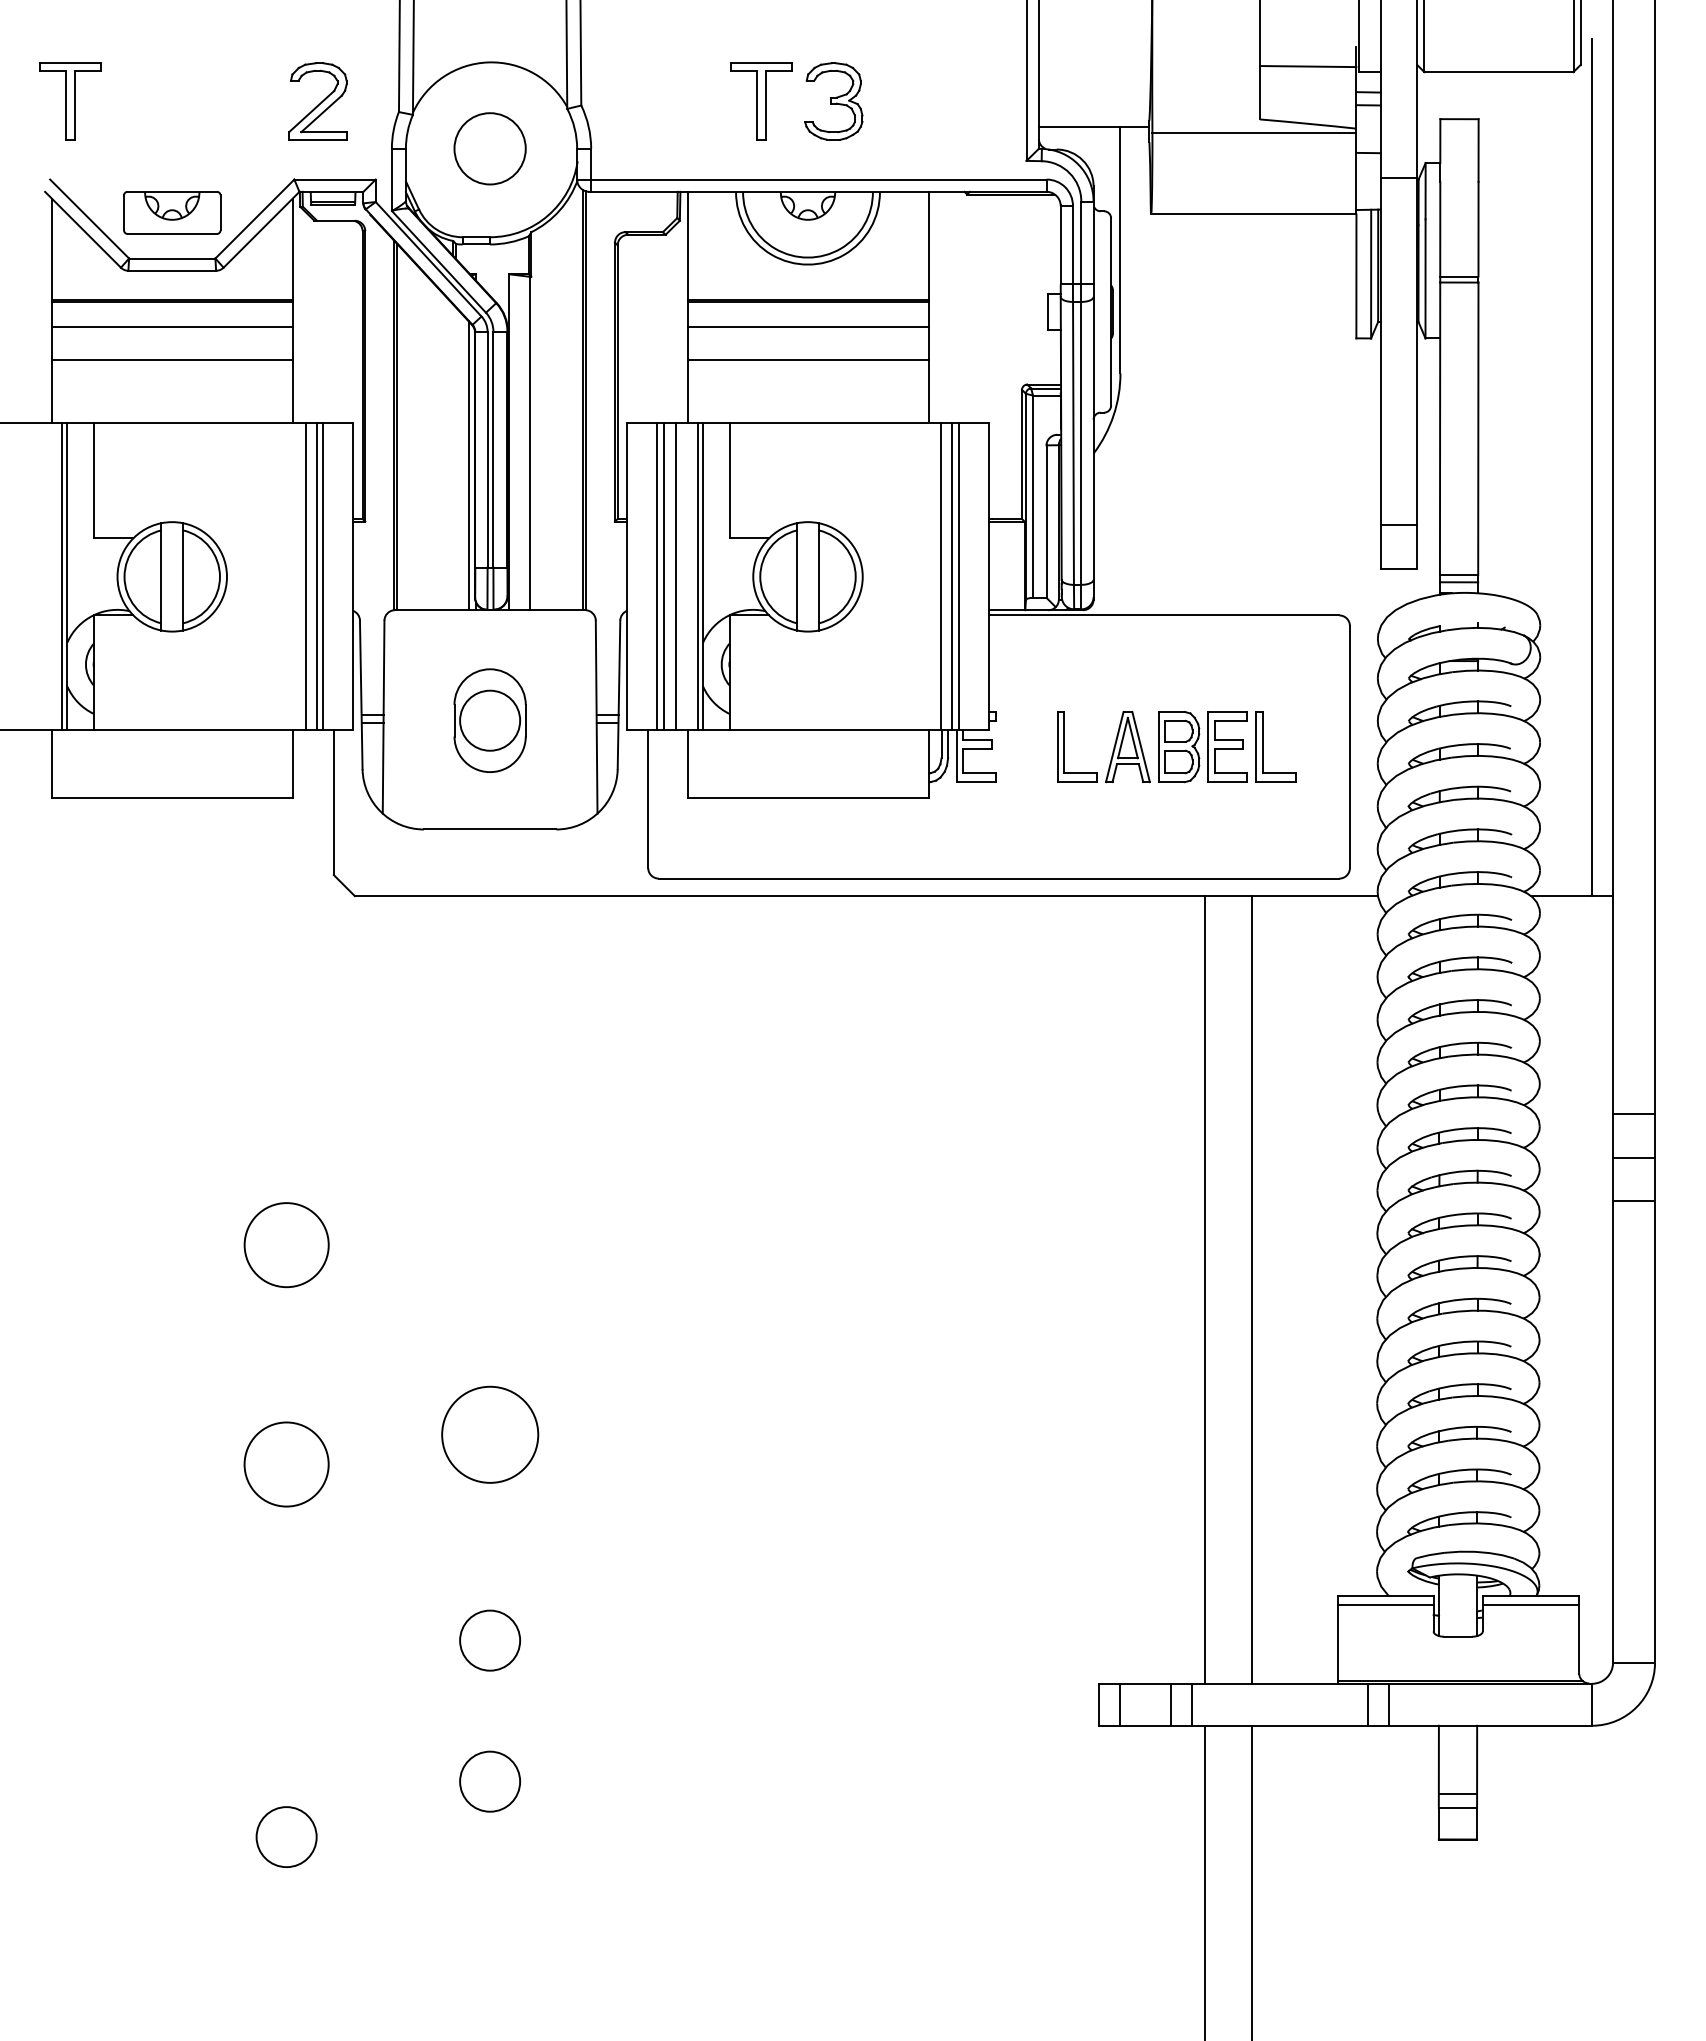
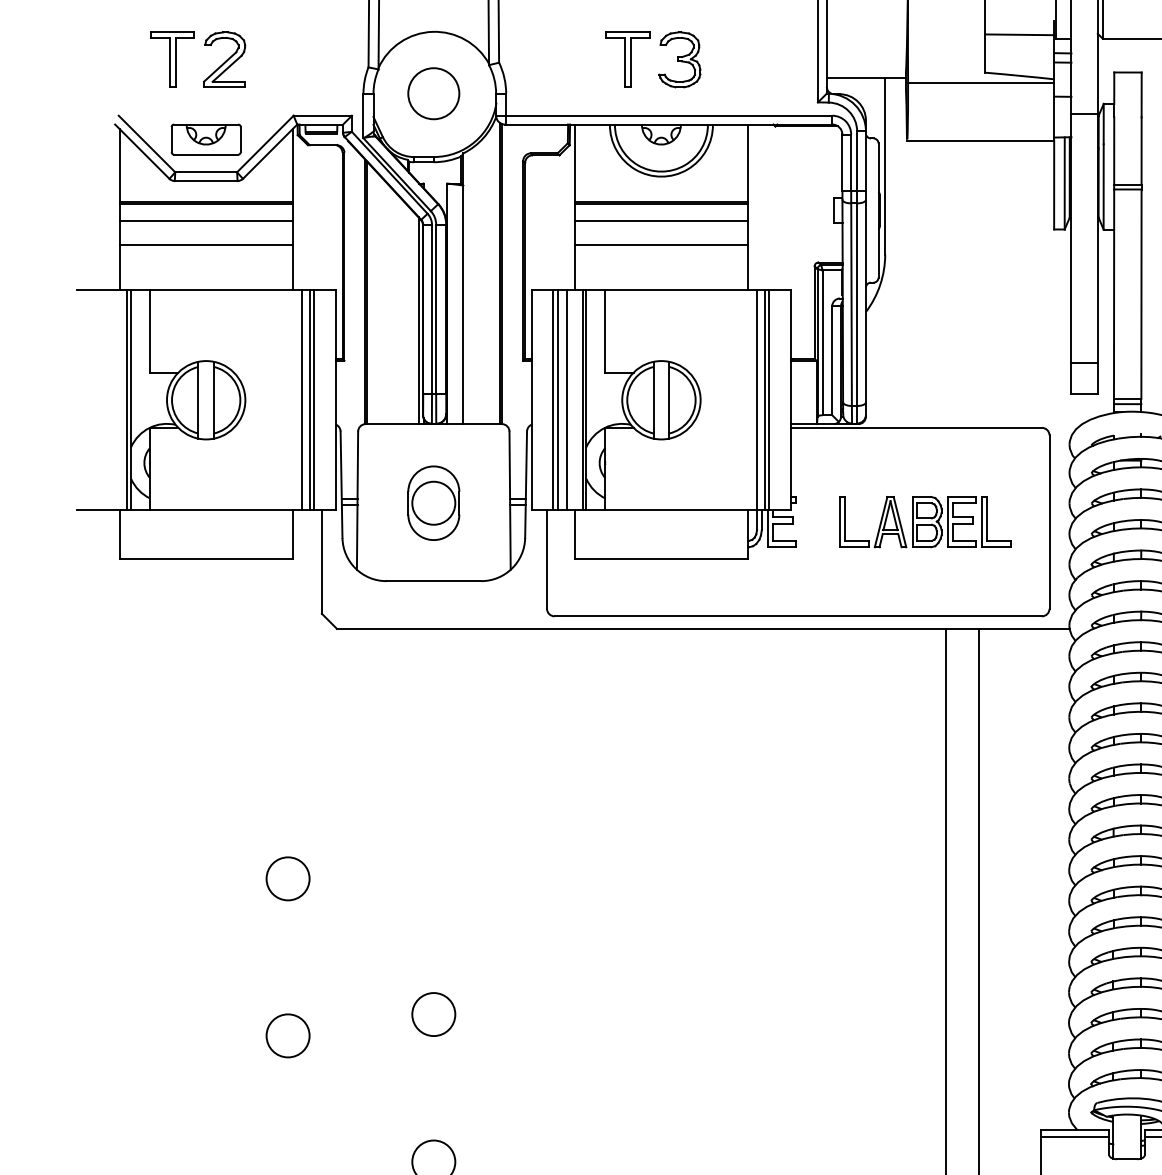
part: (70, 101) -> (172, 59), moved
part: (317, 101) -> (224, 59), moved
circle: (286, 1245) -> (288, 879), size x0.71
circle: (489, 1434) -> (433, 1014), size x0.62
circle: (286, 1464) -> (288, 1035), size x0.71

